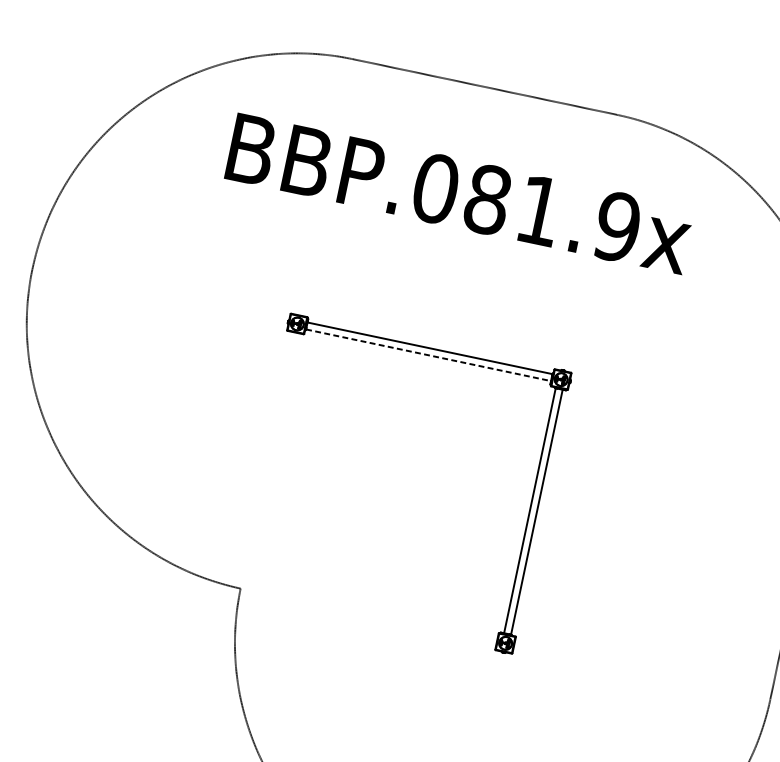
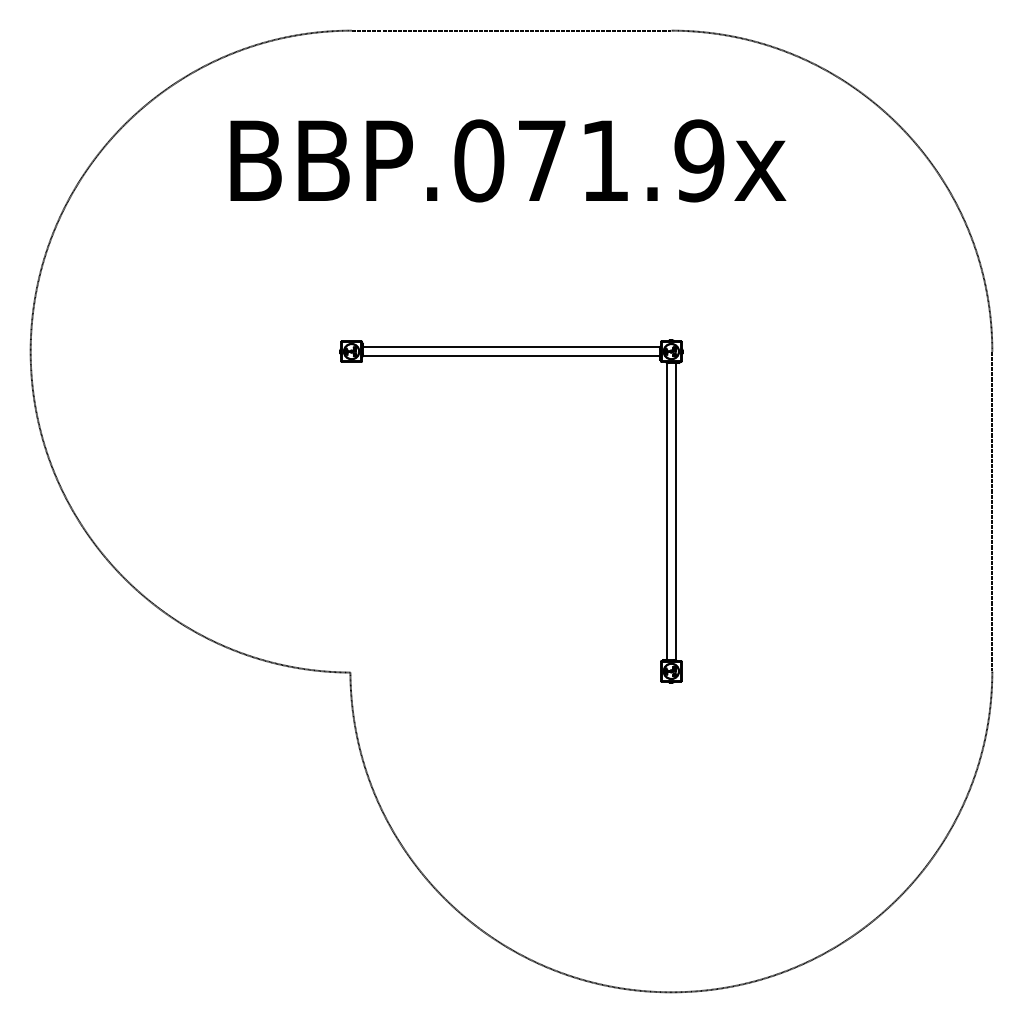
text: (488, 199) -> (542, 160), BBP.081.9x -> BBP.071.9x
line: (429, 355) -> (512, 355), dashed -> solid

